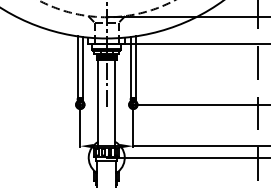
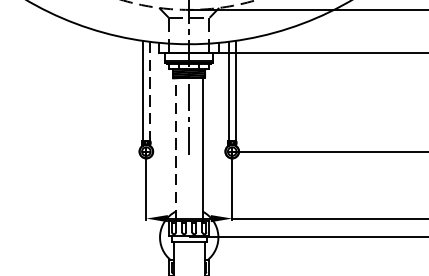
line: (82, 67) -> (149, 91), solid -> dashed
line: (98, 103) -> (175, 149), solid -> dashed

